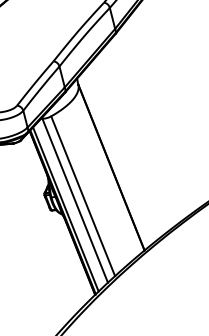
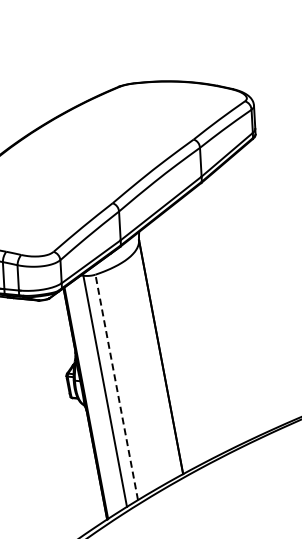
line: (82, 196) -> (116, 387), solid -> dashed
line: (65, 209) -> (90, 400), removed

